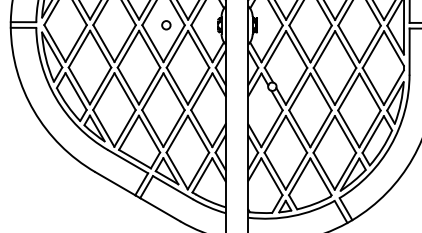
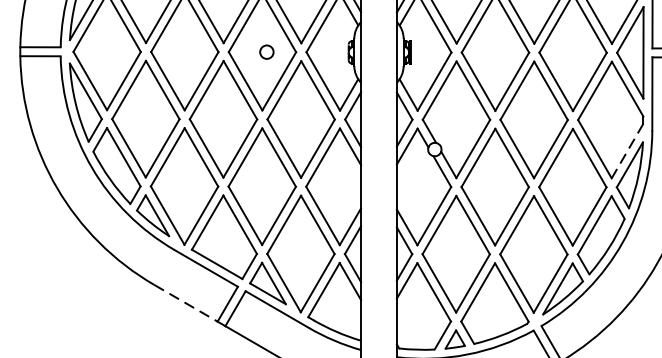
line: (393, 87) -> (626, 150), solid -> dashed
line: (115, 183) -> (186, 302), solid -> dashed

